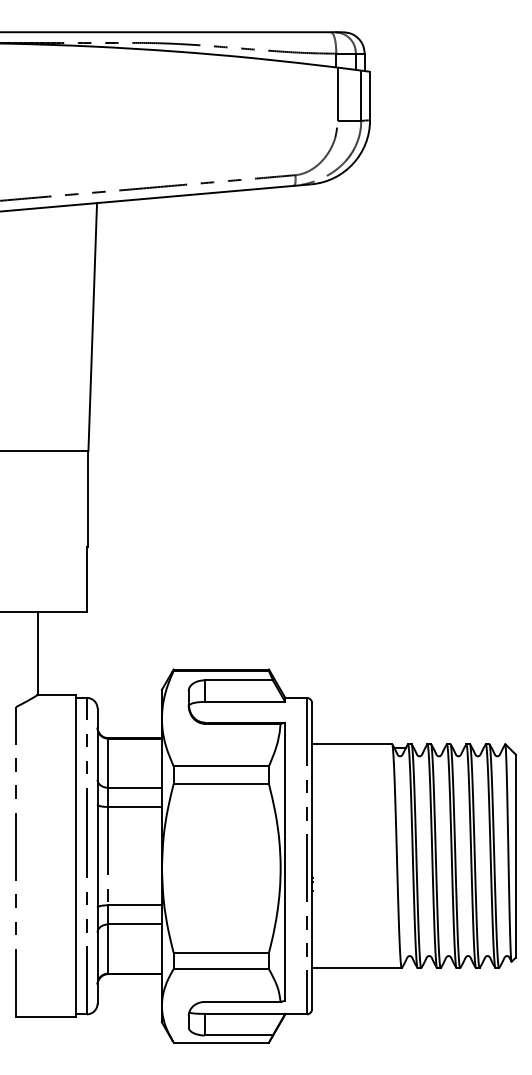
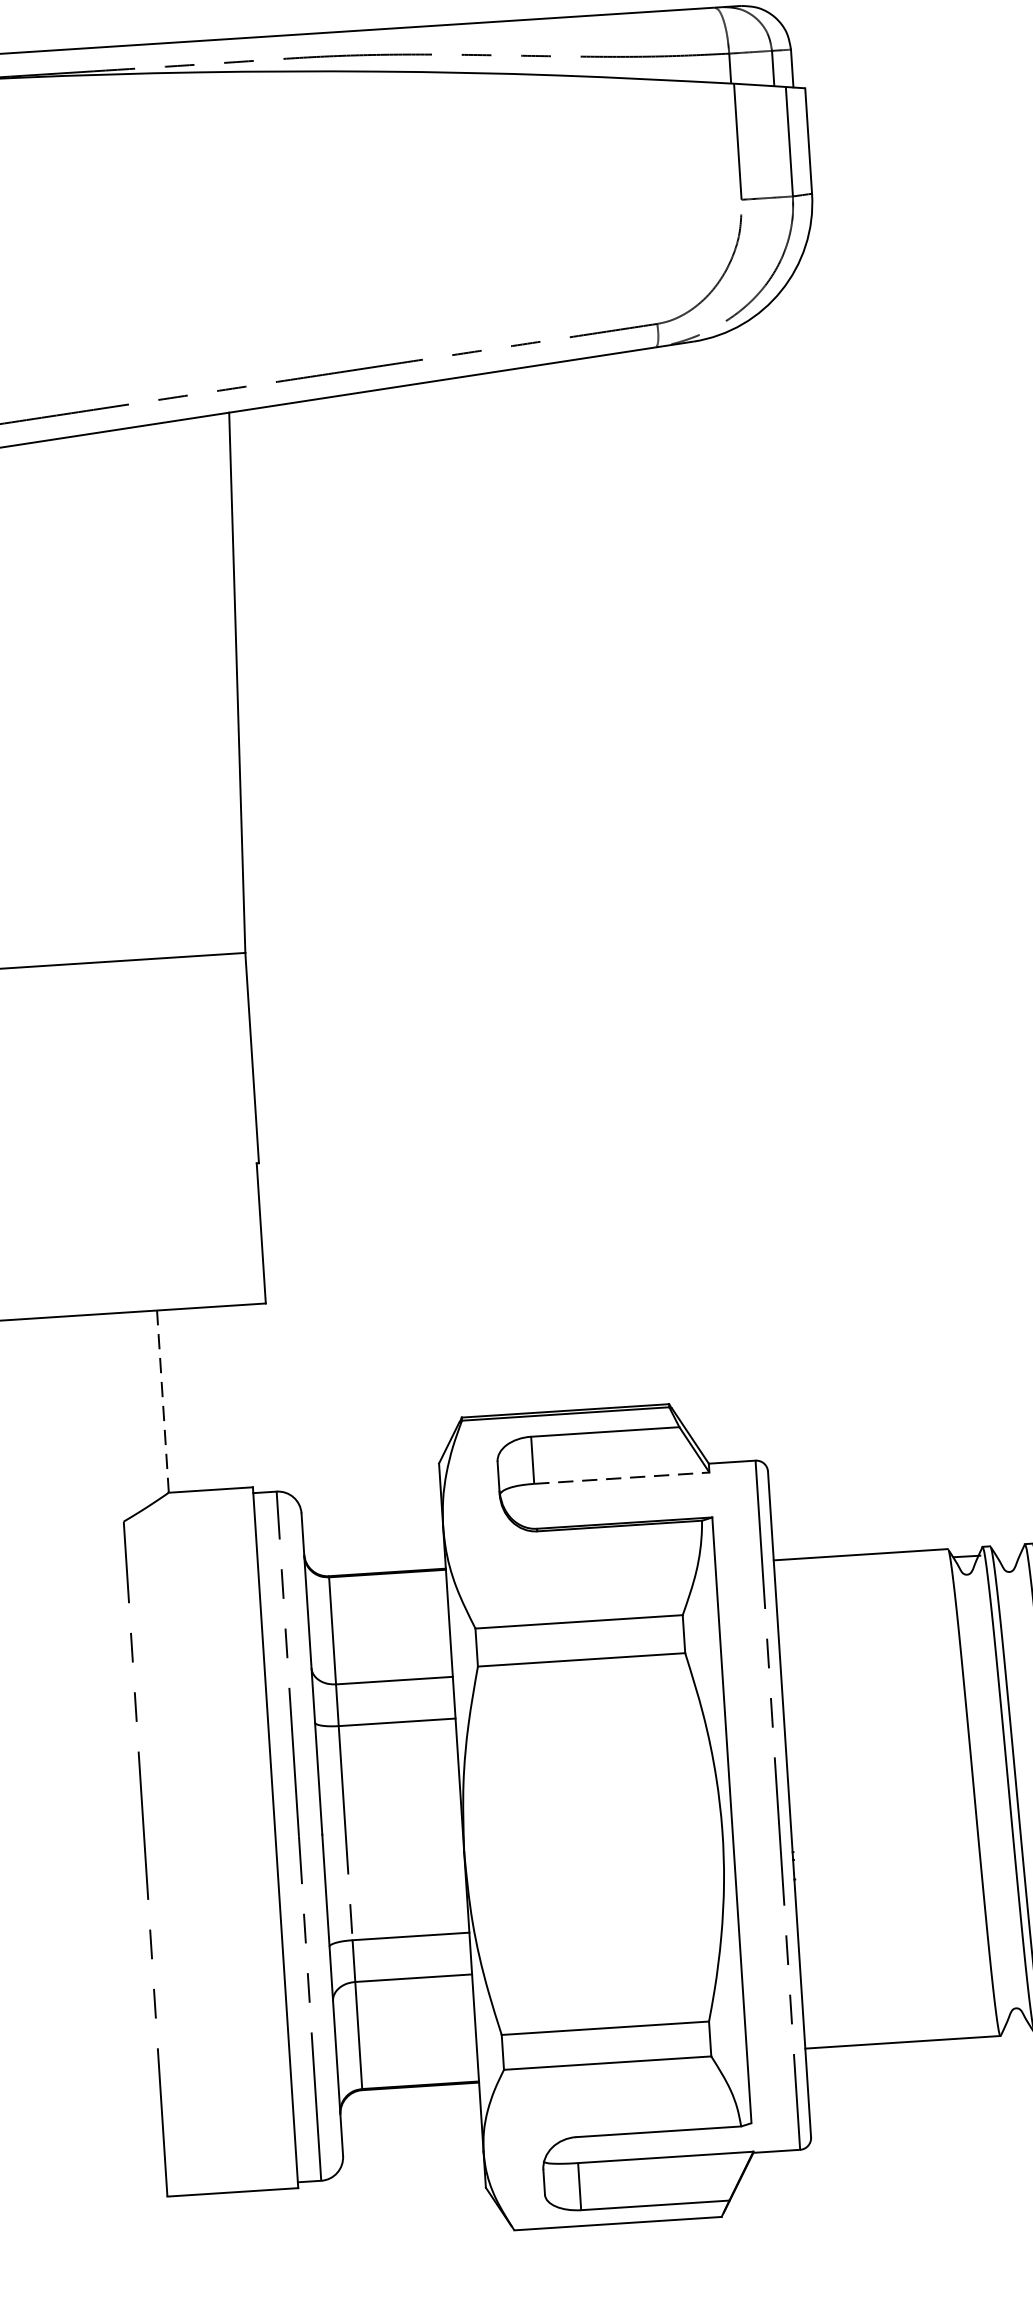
line: (37, 653) -> (162, 1401), solid -> dashed
line: (245, 701) -> (622, 1477), solid -> dashed

